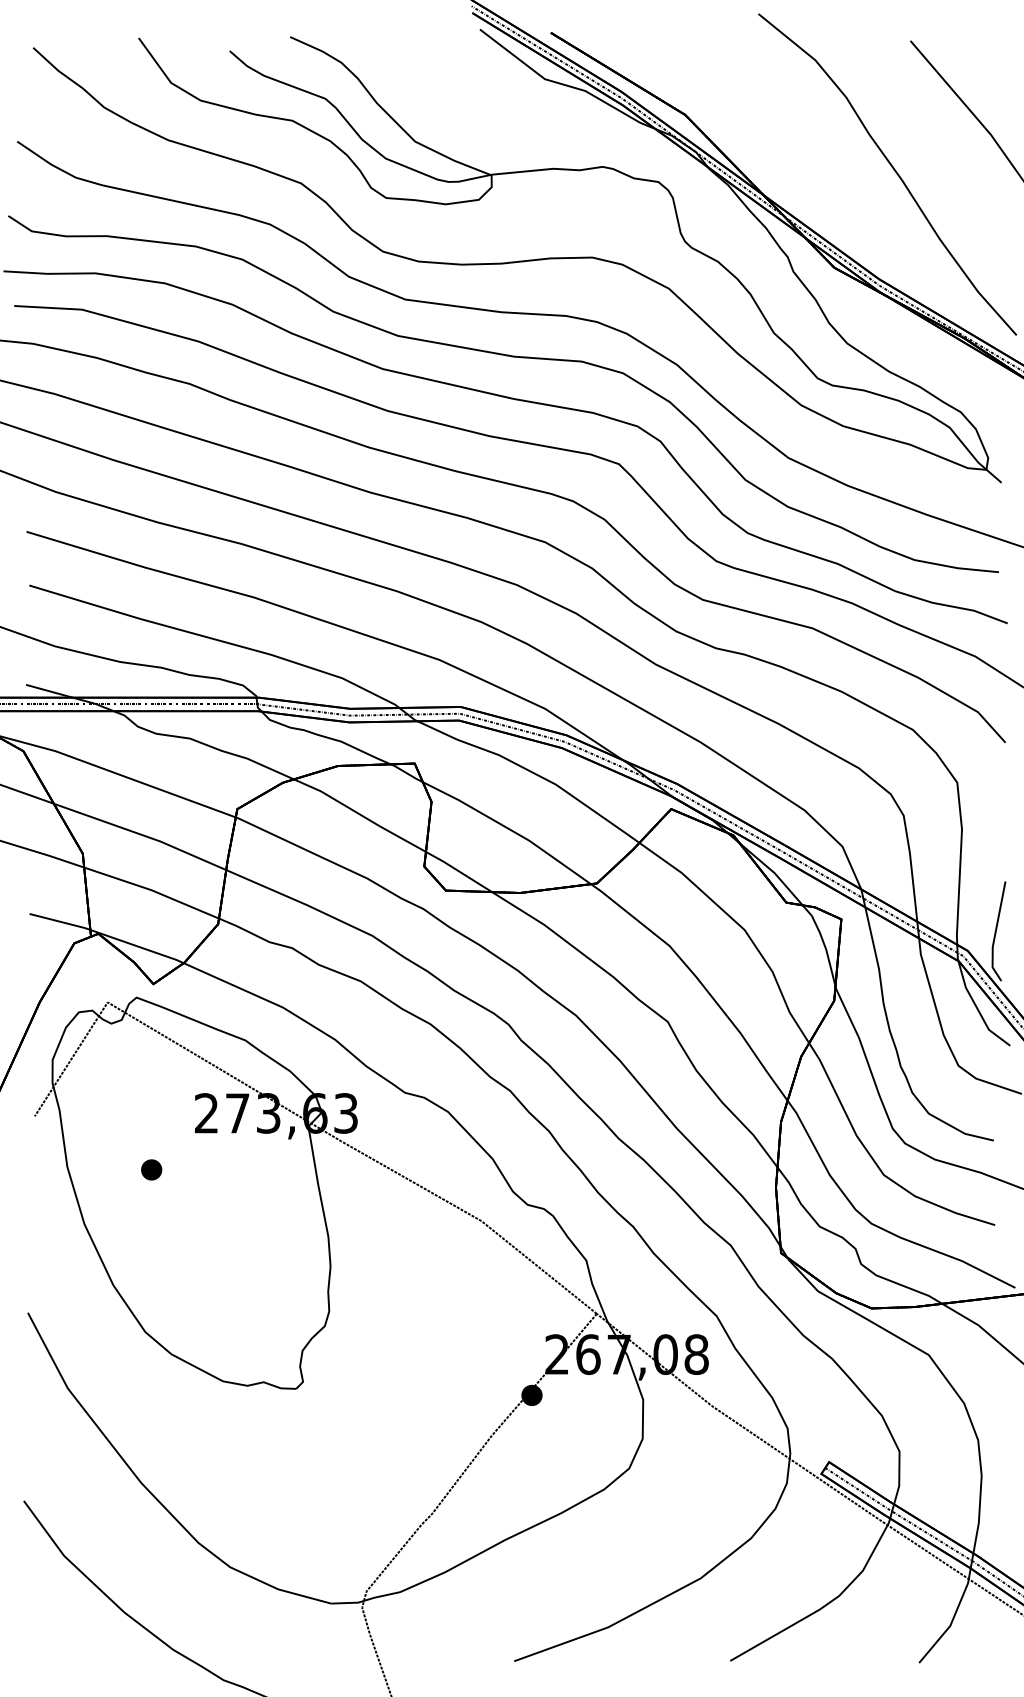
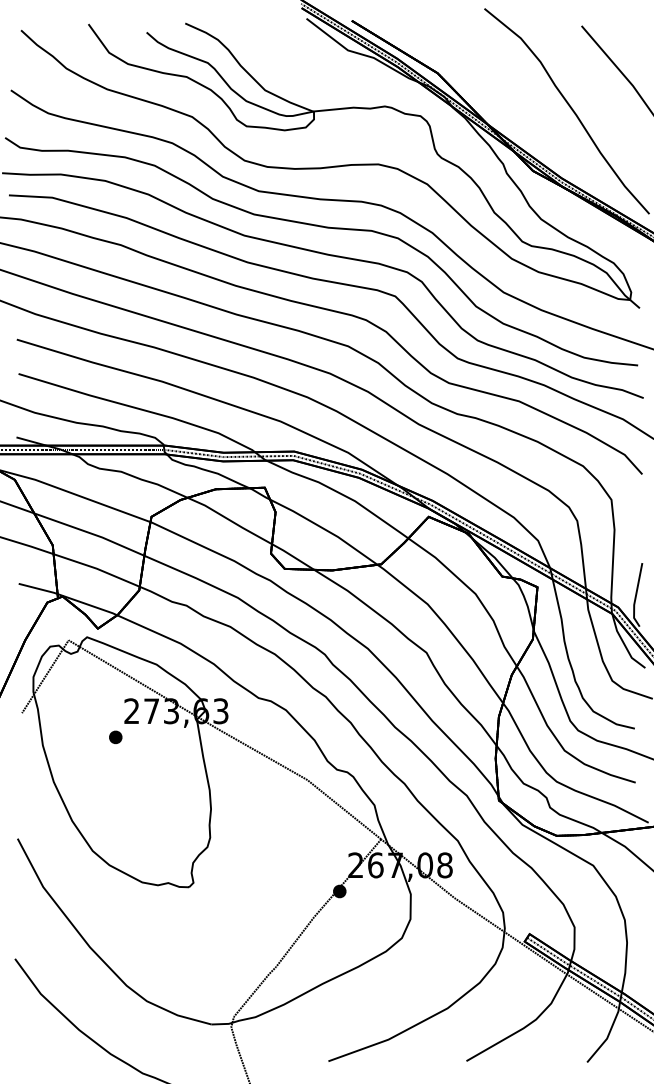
part: (151, 1170) -> (115, 737), moved

